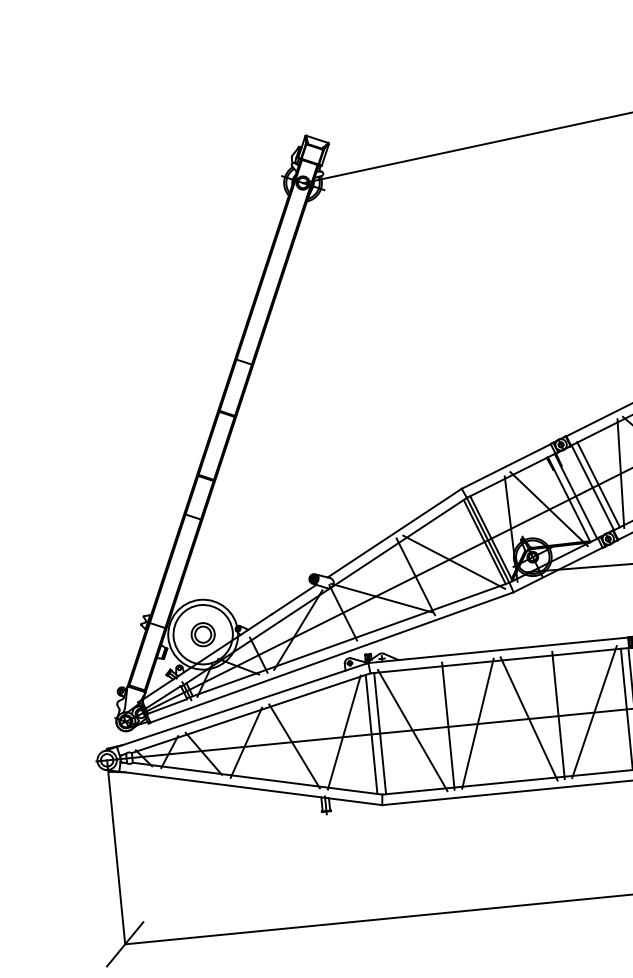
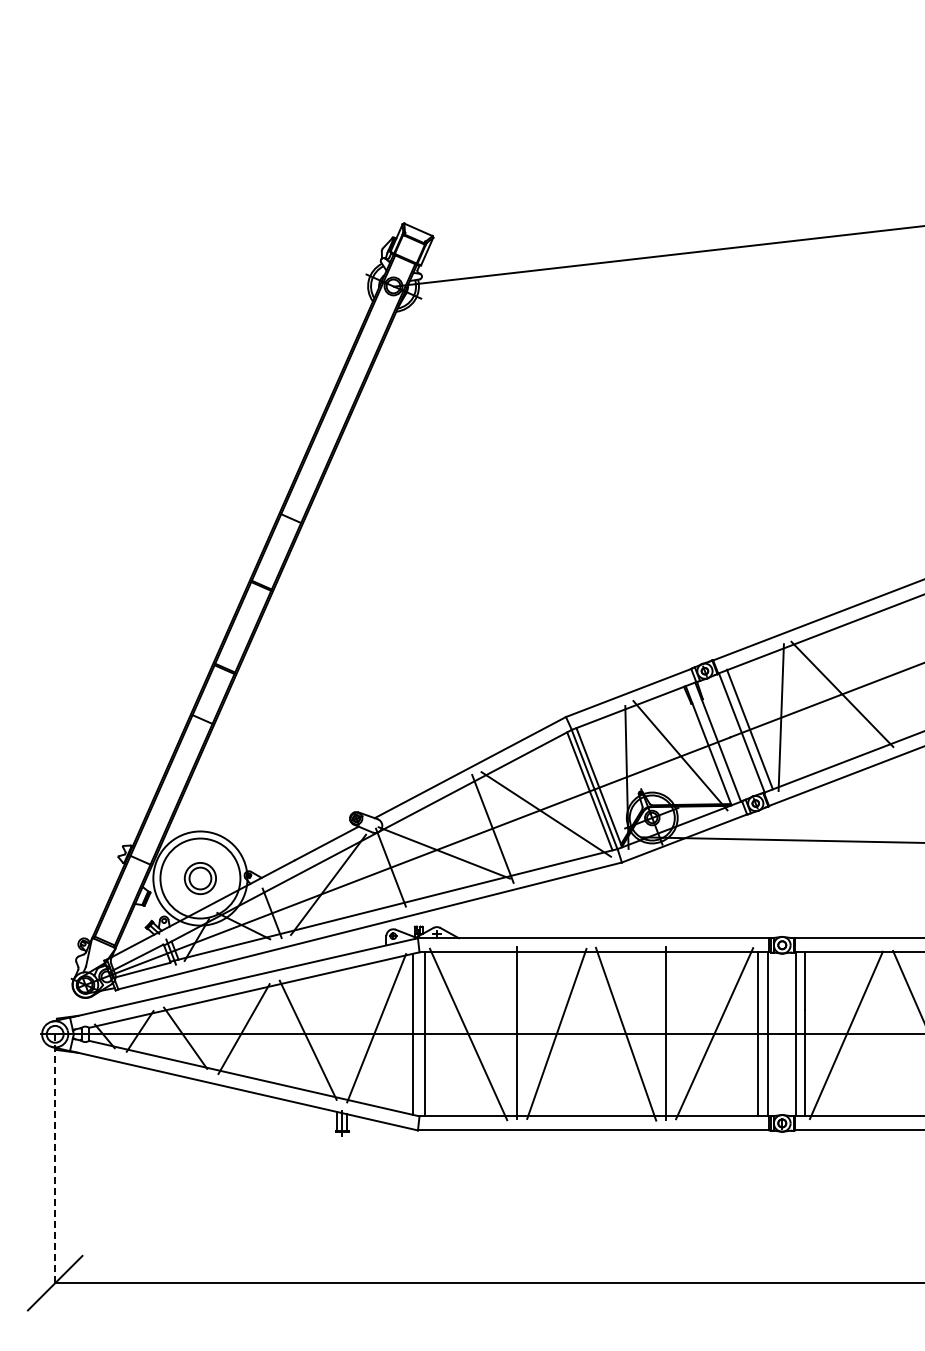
line: (116, 852) -> (55, 1159), solid -> dashed

